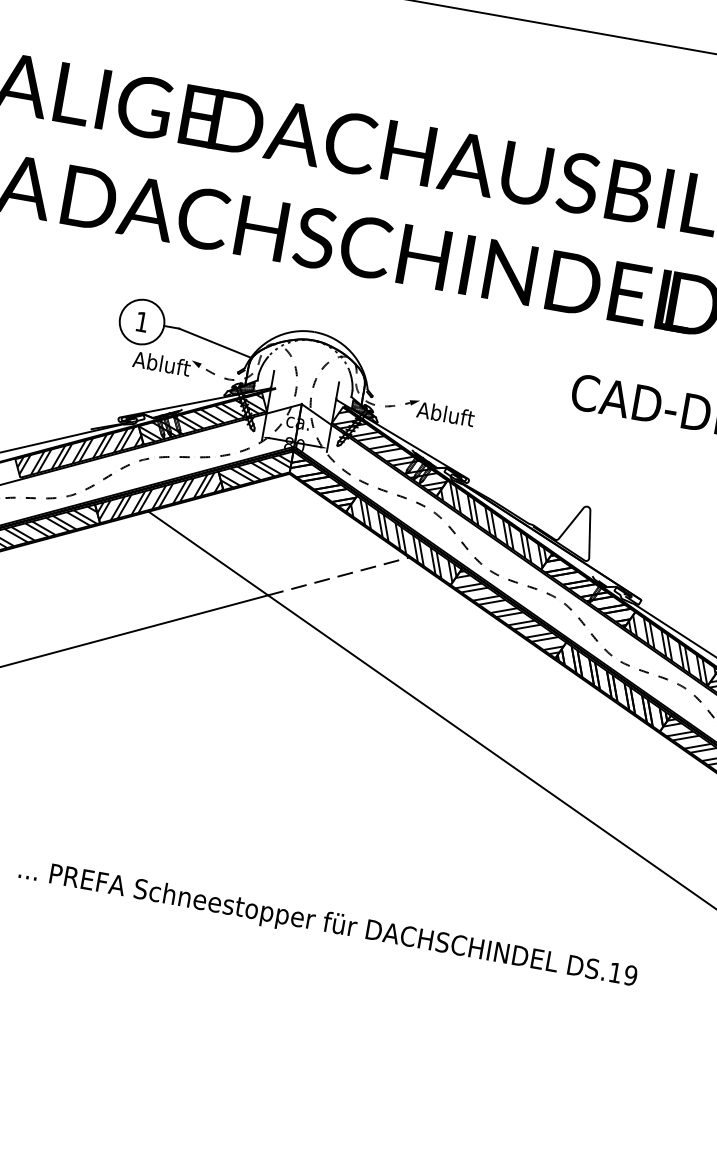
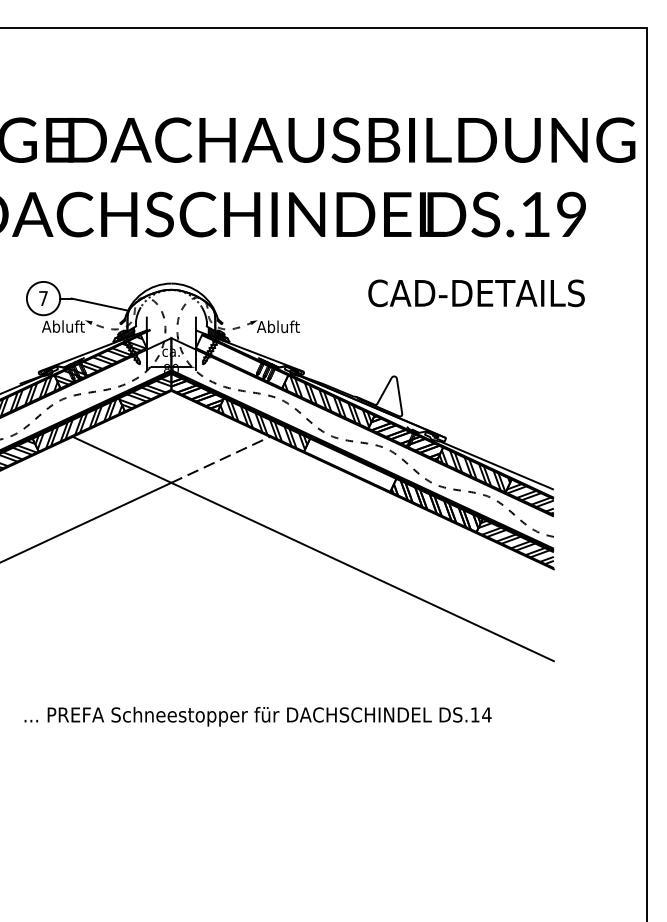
text: (142, 321) -> (43, 298), 1 -> 7
hatch: (390, 450) -> (242, 360), removed
hatch: (509, 612) -> (350, 464), removed
text: (630, 974) -> (486, 714), DS.19 -> DS.14

